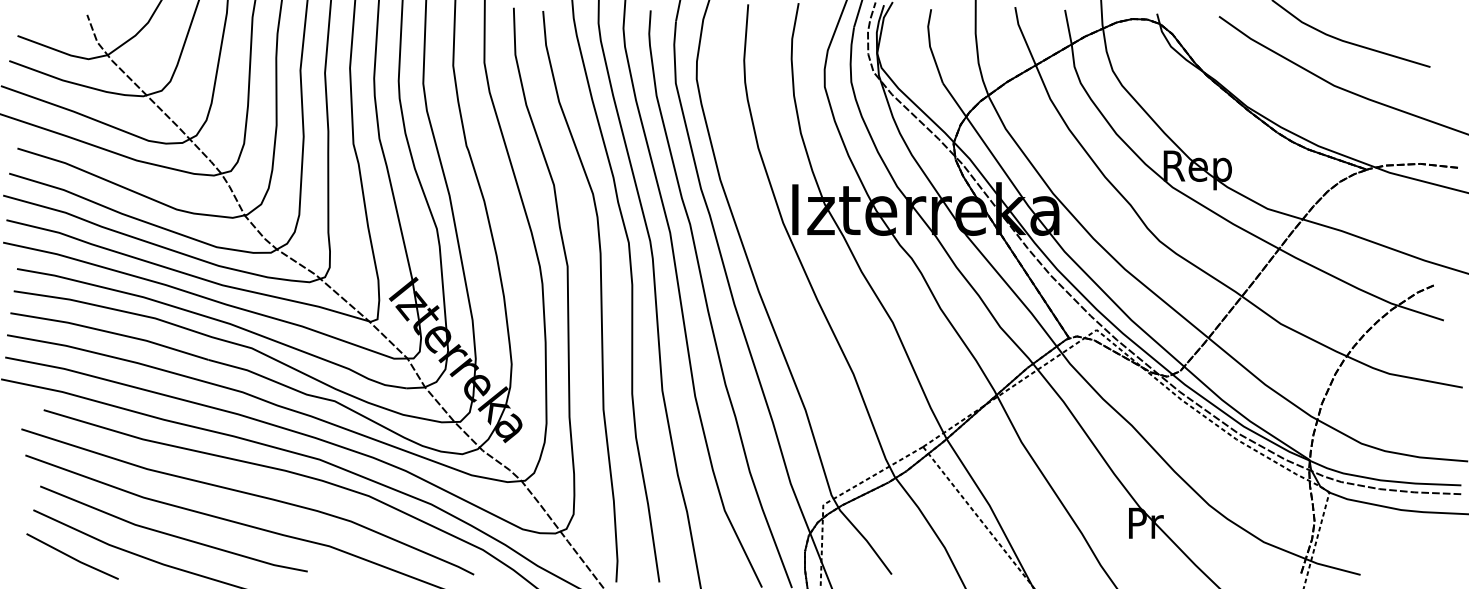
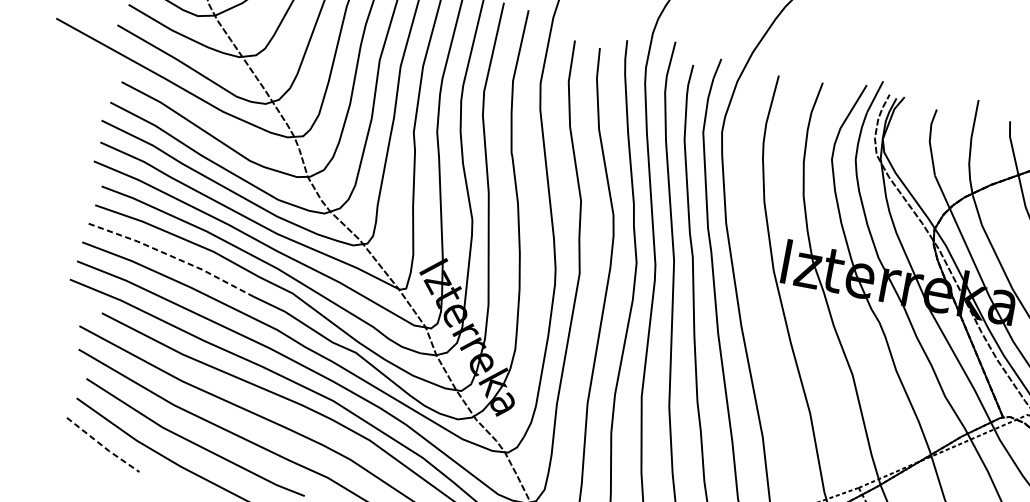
line: (110, 332) -> (172, 256), solid -> dashed
line: (72, 558) -> (102, 446), solid -> dashed

